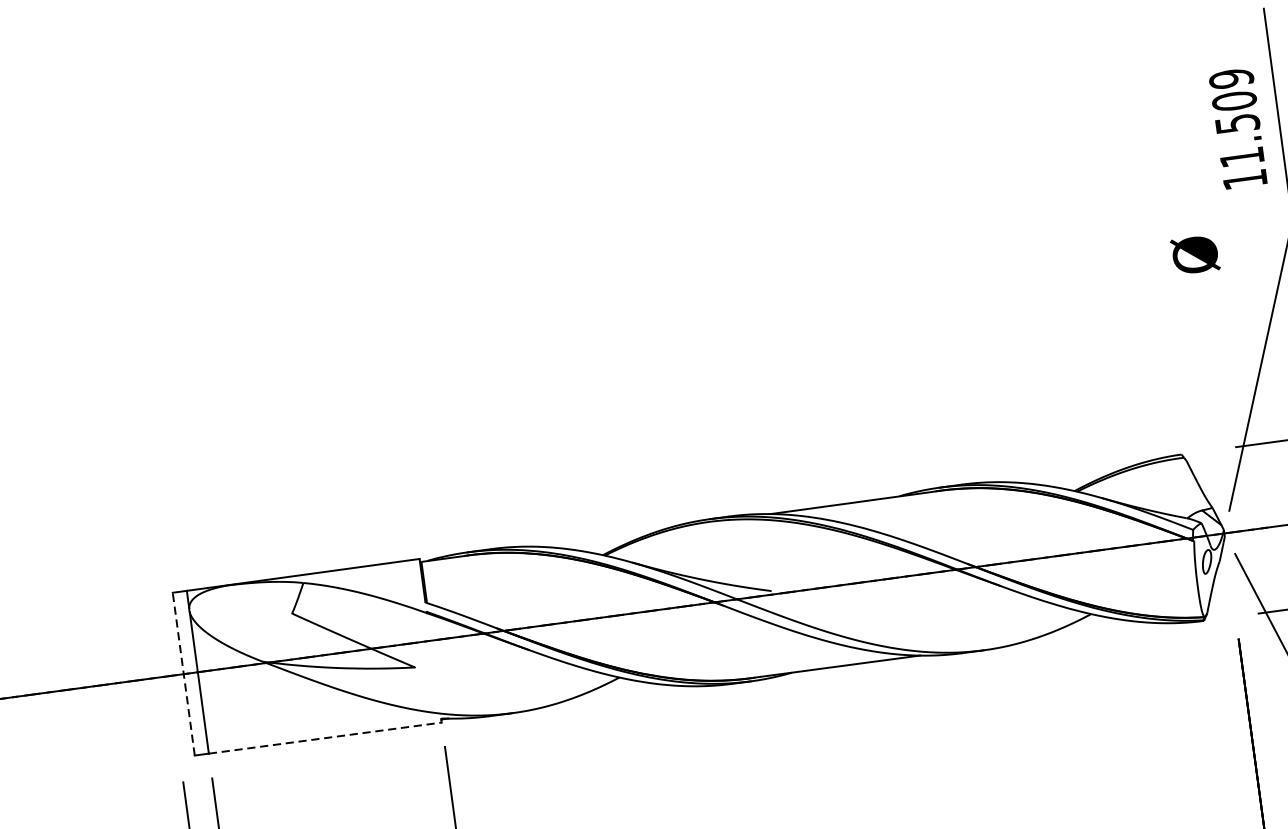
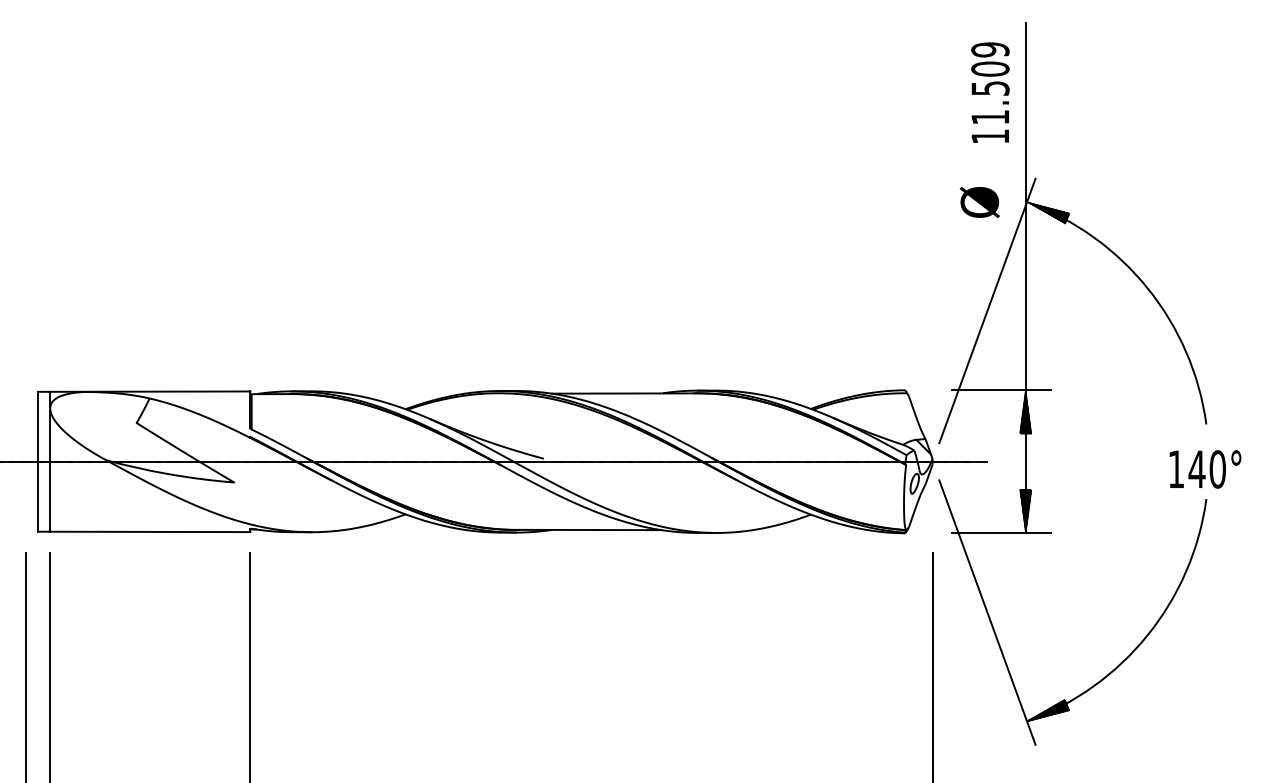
text: (1238, 128) -> (990, 92), moved
text: (1194, 255) -> (979, 202), moved
line: (184, 673) -> (38, 461), dashed -> solid
line: (325, 737) -> (150, 531), dashed -> solid

